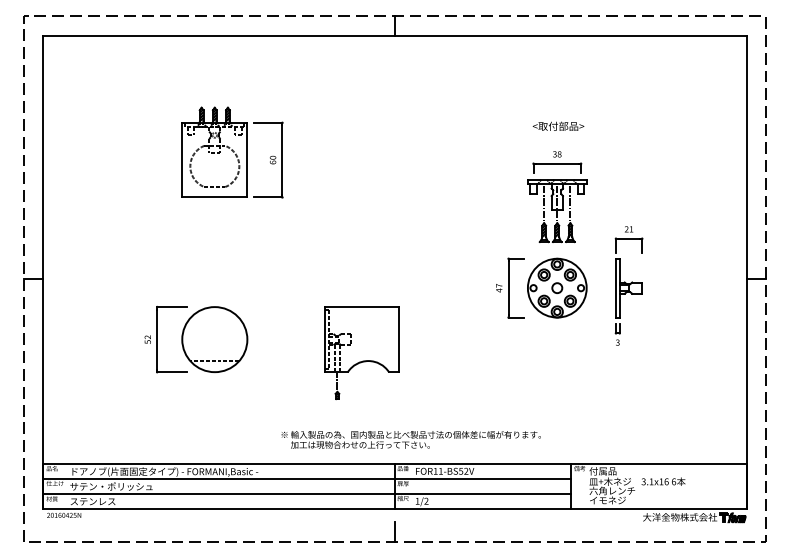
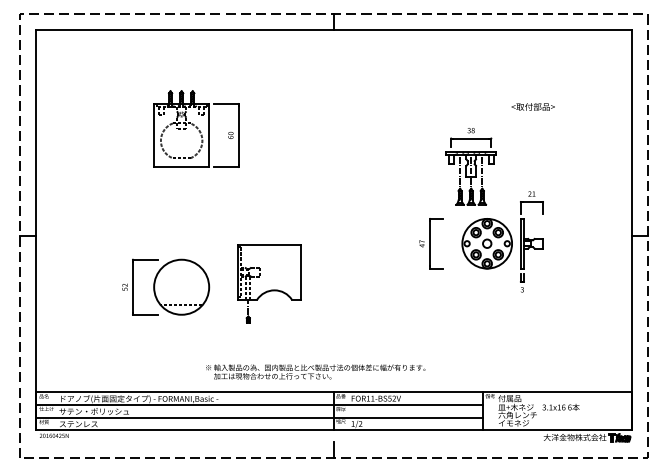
text: (557, 125) -> (532, 106), moved
part: (556, 287) -> (486, 243), moved
part: (362, 352) -> (269, 283), moved
text: (410, 439) -> (315, 371), moved

